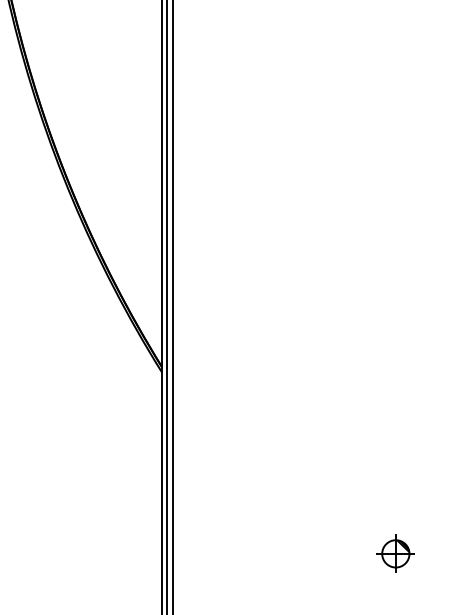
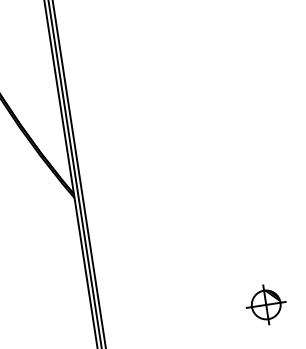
part: (395, 553) -> (265, 304), size x1.43

